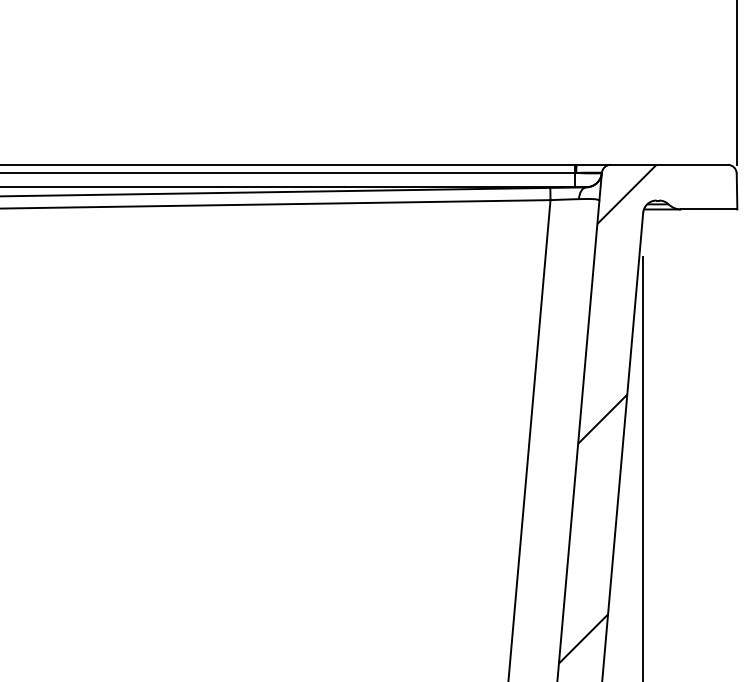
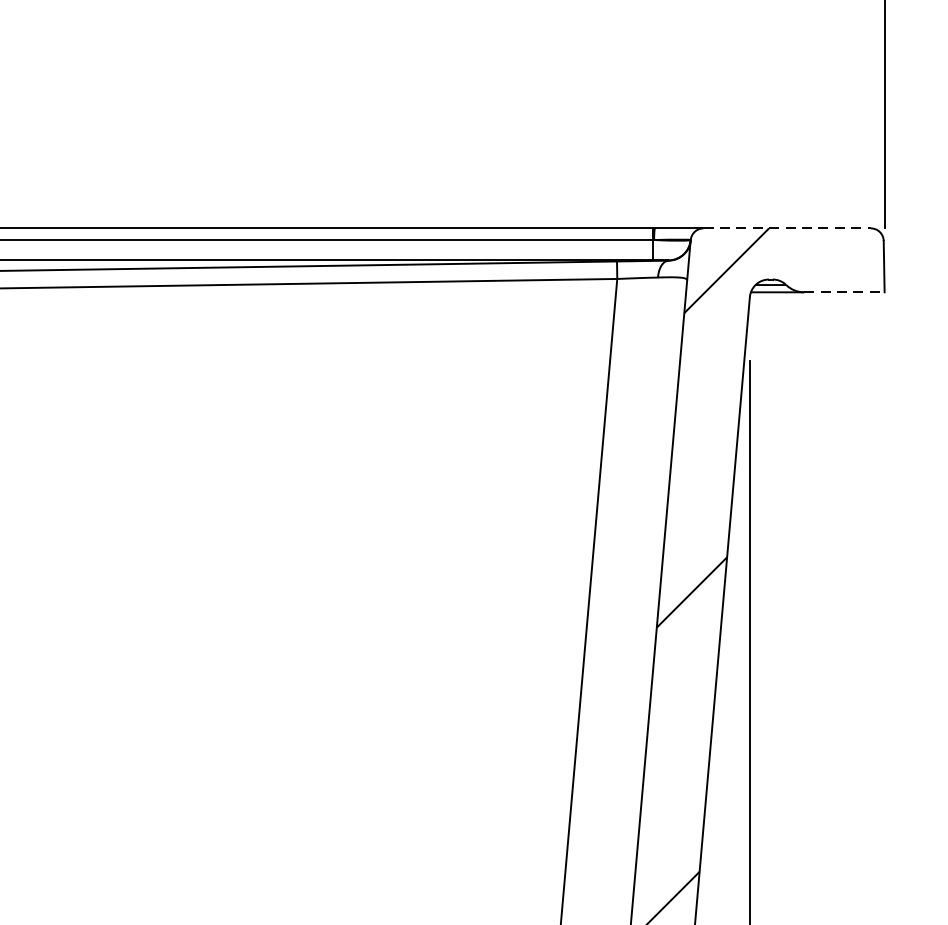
line: (669, 164) -> (787, 227), solid -> dashed
line: (709, 209) -> (844, 292), solid -> dashed

